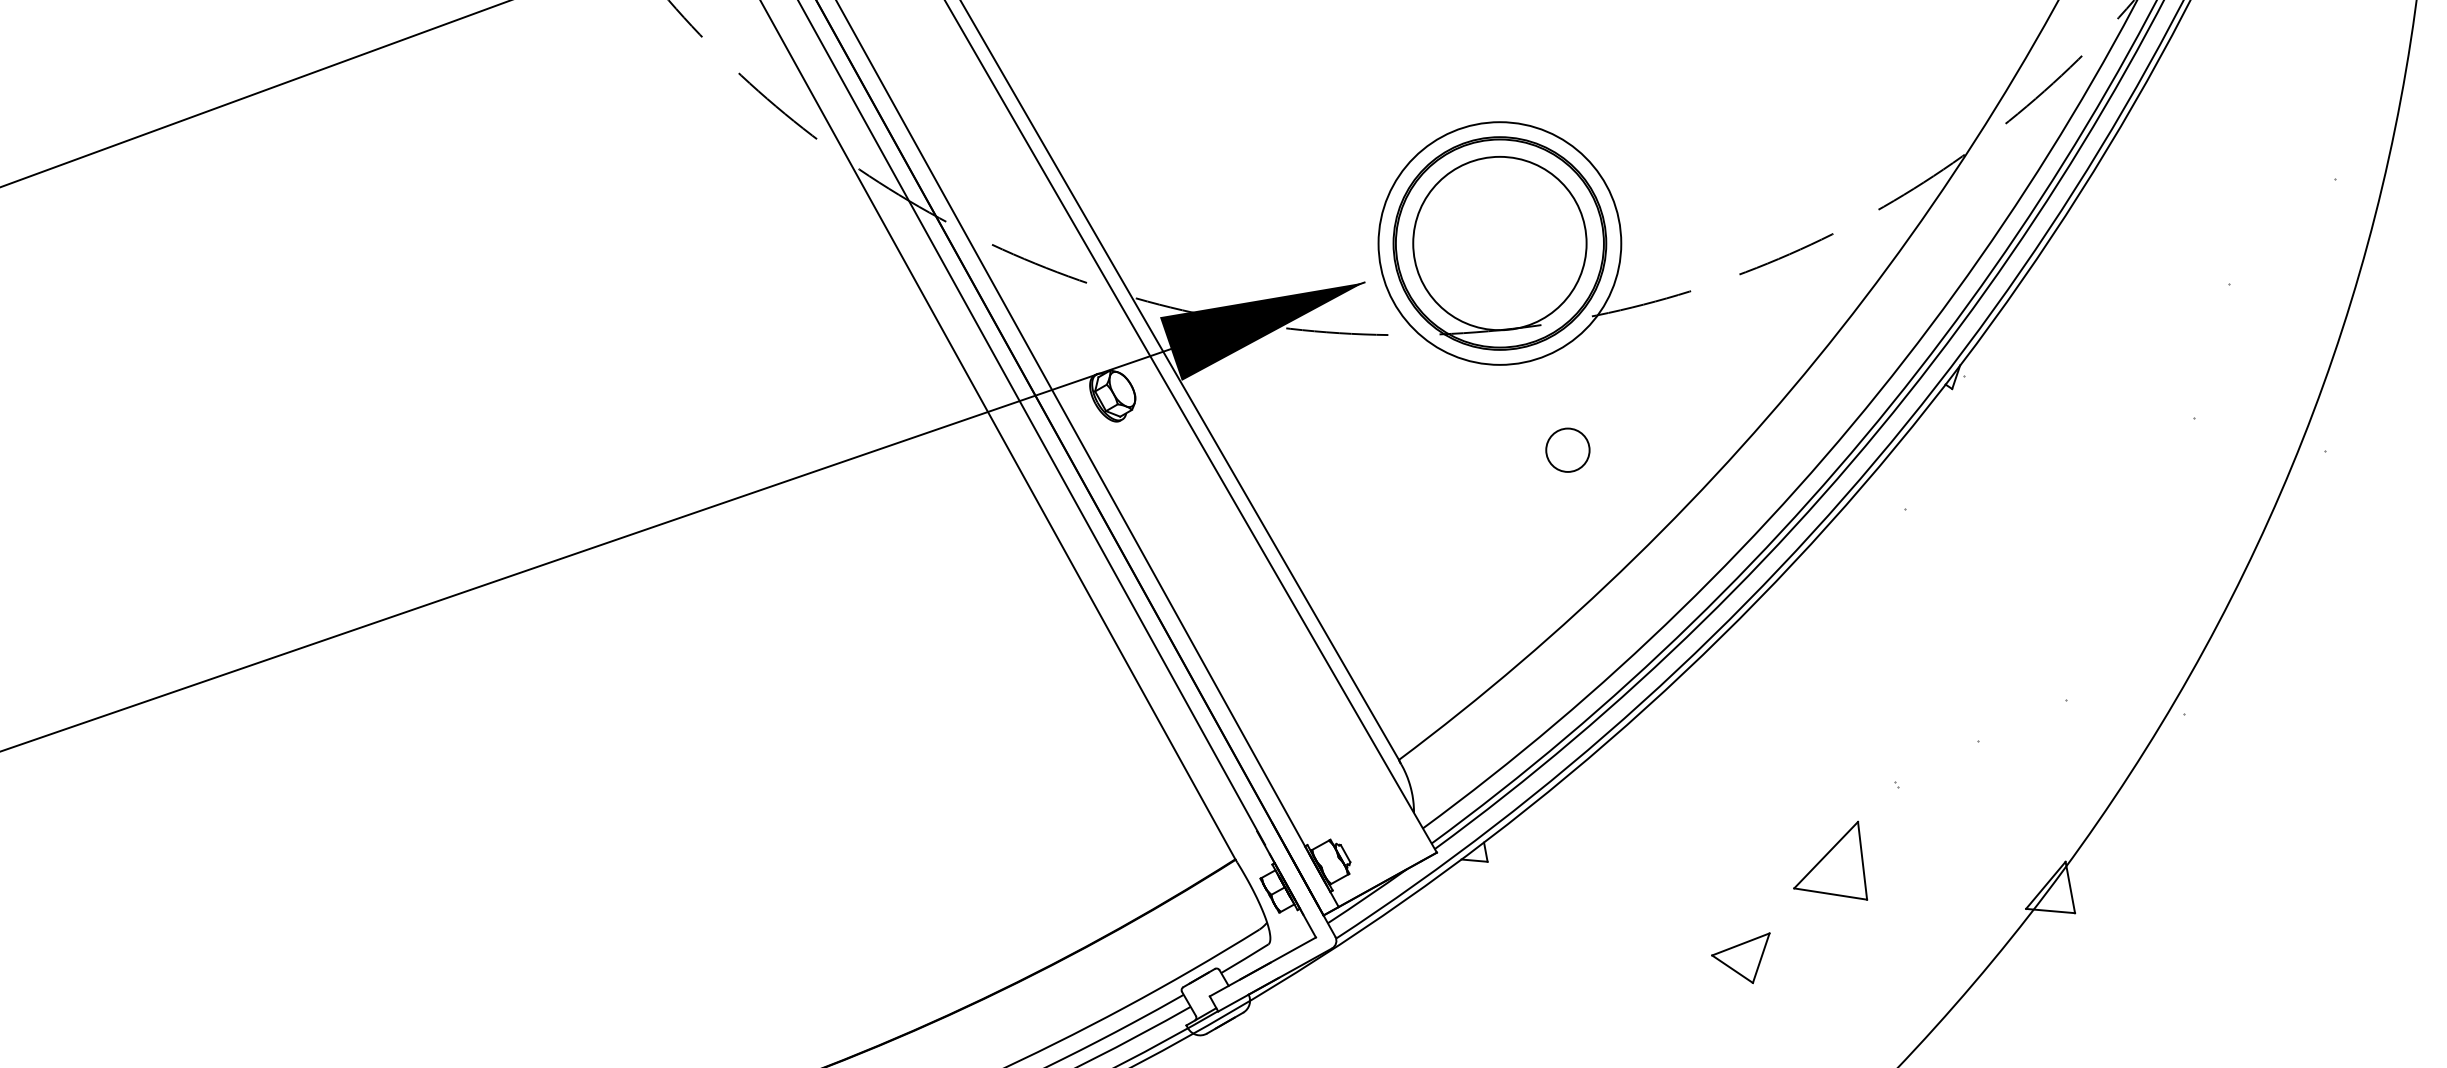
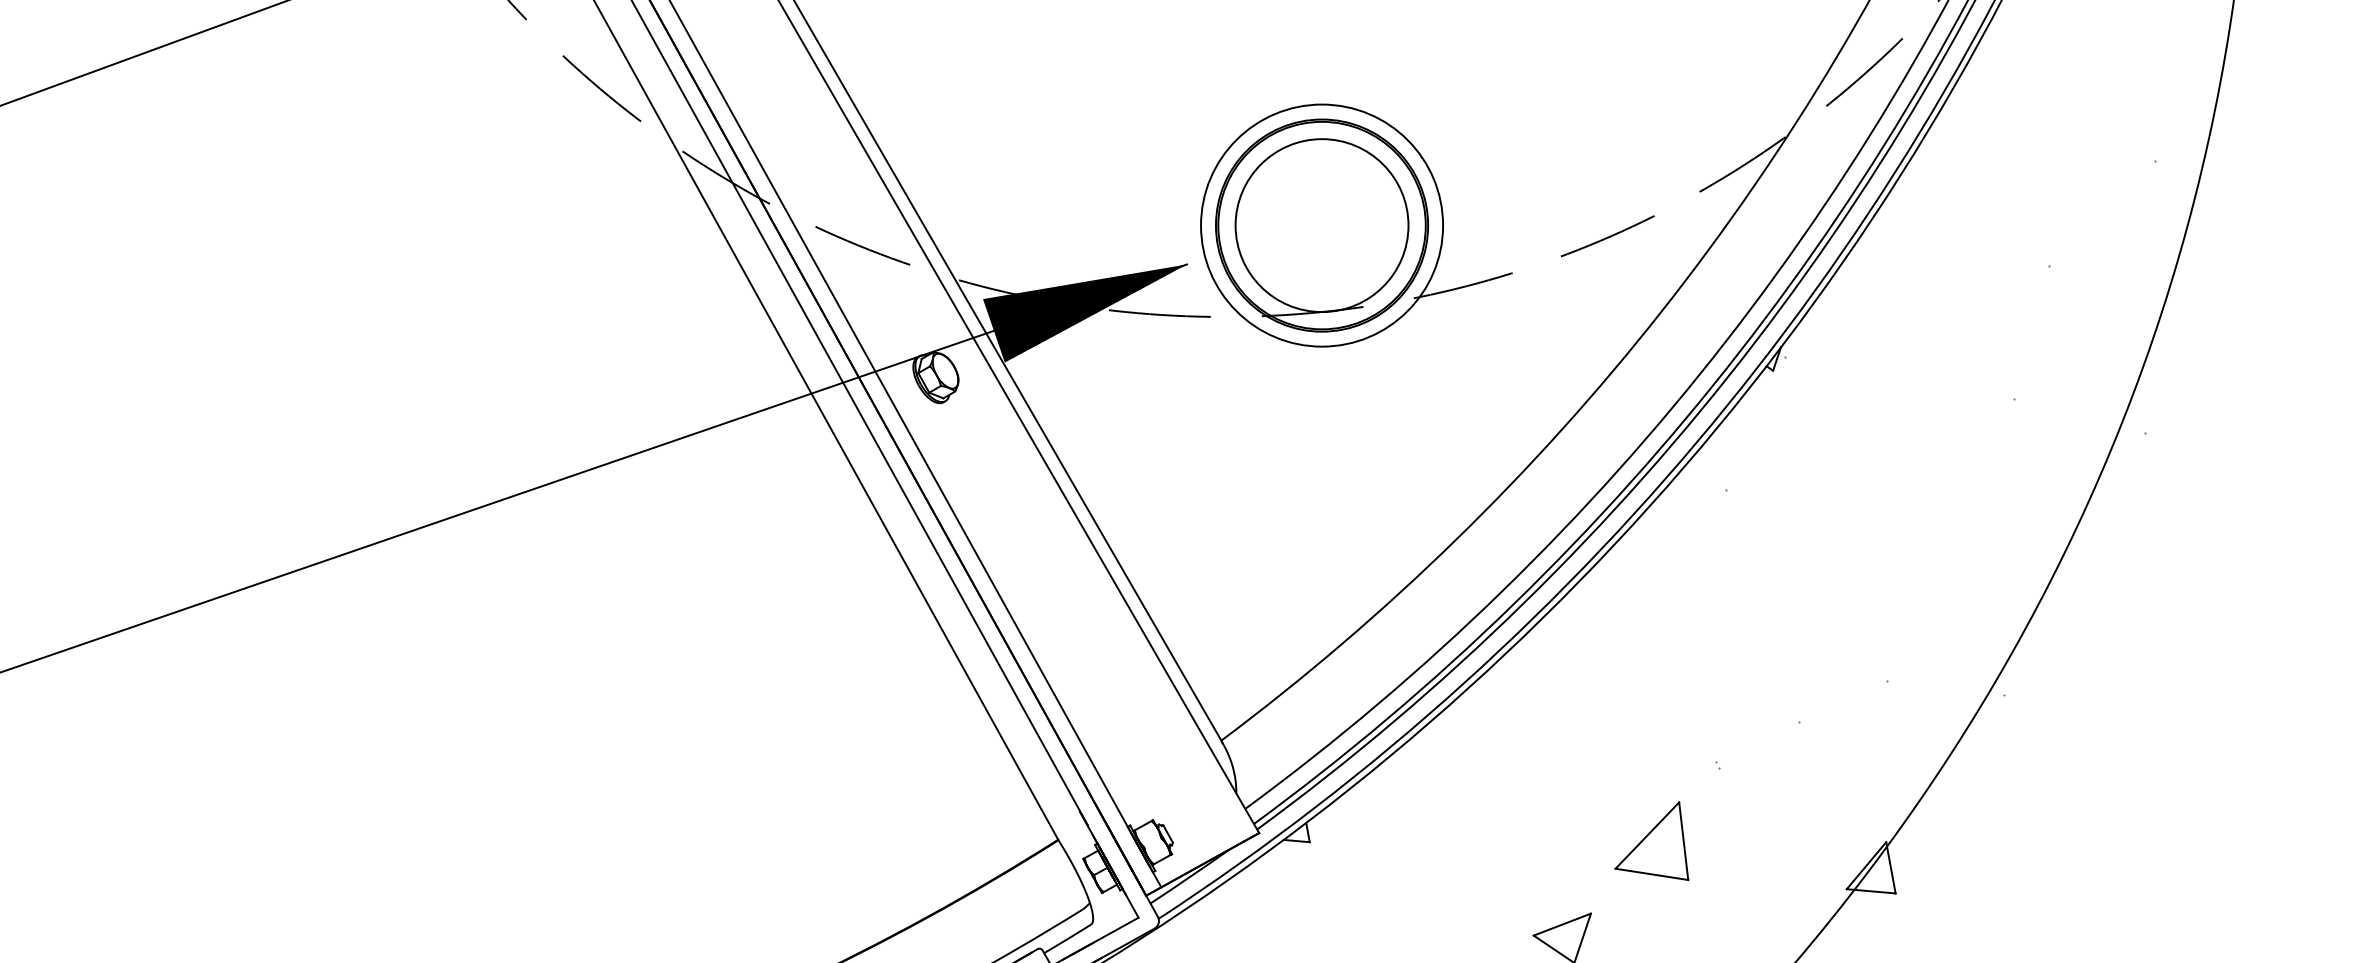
circle: (1567, 449) -> (1389, 431), removed

